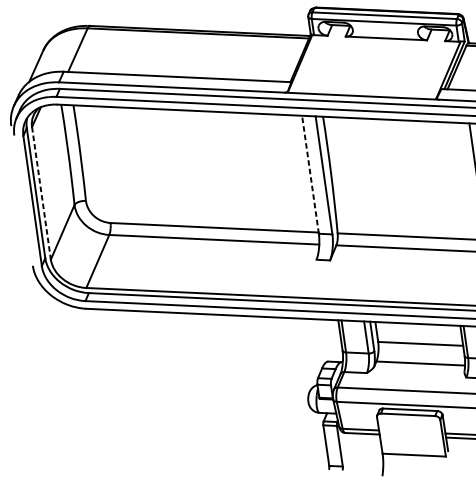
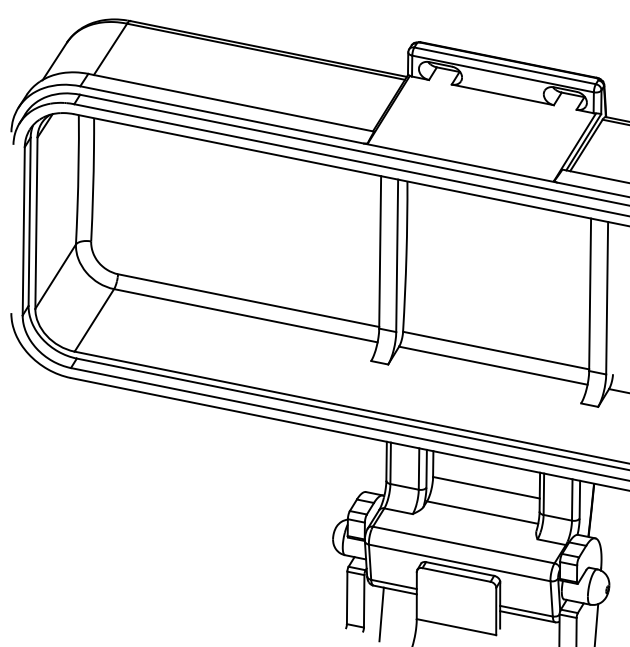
line: (310, 174) -> (380, 251), dashed -> solid
line: (41, 193) -> (36, 223), dashed -> solid
line: (354, 454) -> (381, 614), added

